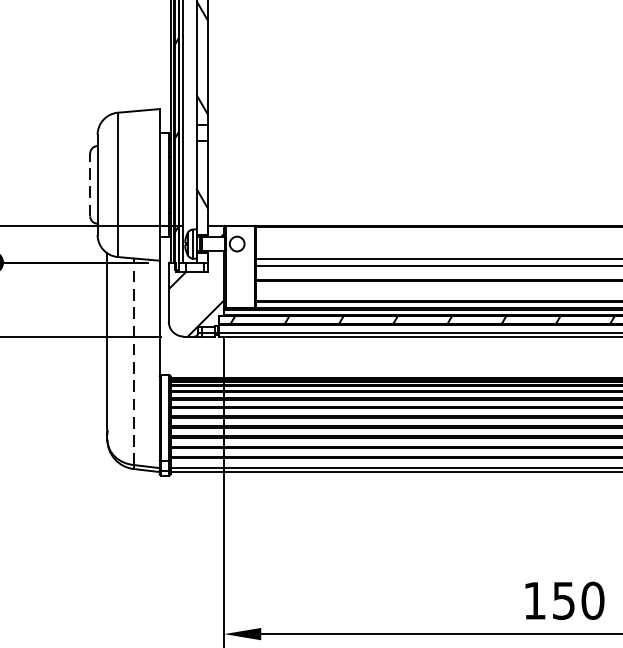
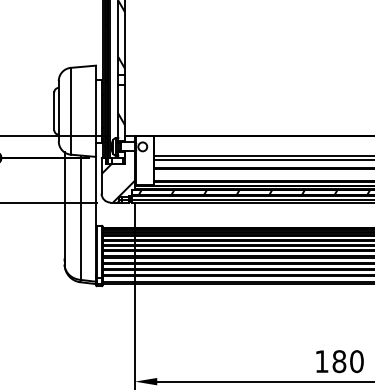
line: (90, 185) -> (54, 111), dashed -> solid
line: (133, 361) -> (80, 217), dashed -> solid
text: (564, 600) -> (339, 361), 150 -> 180

